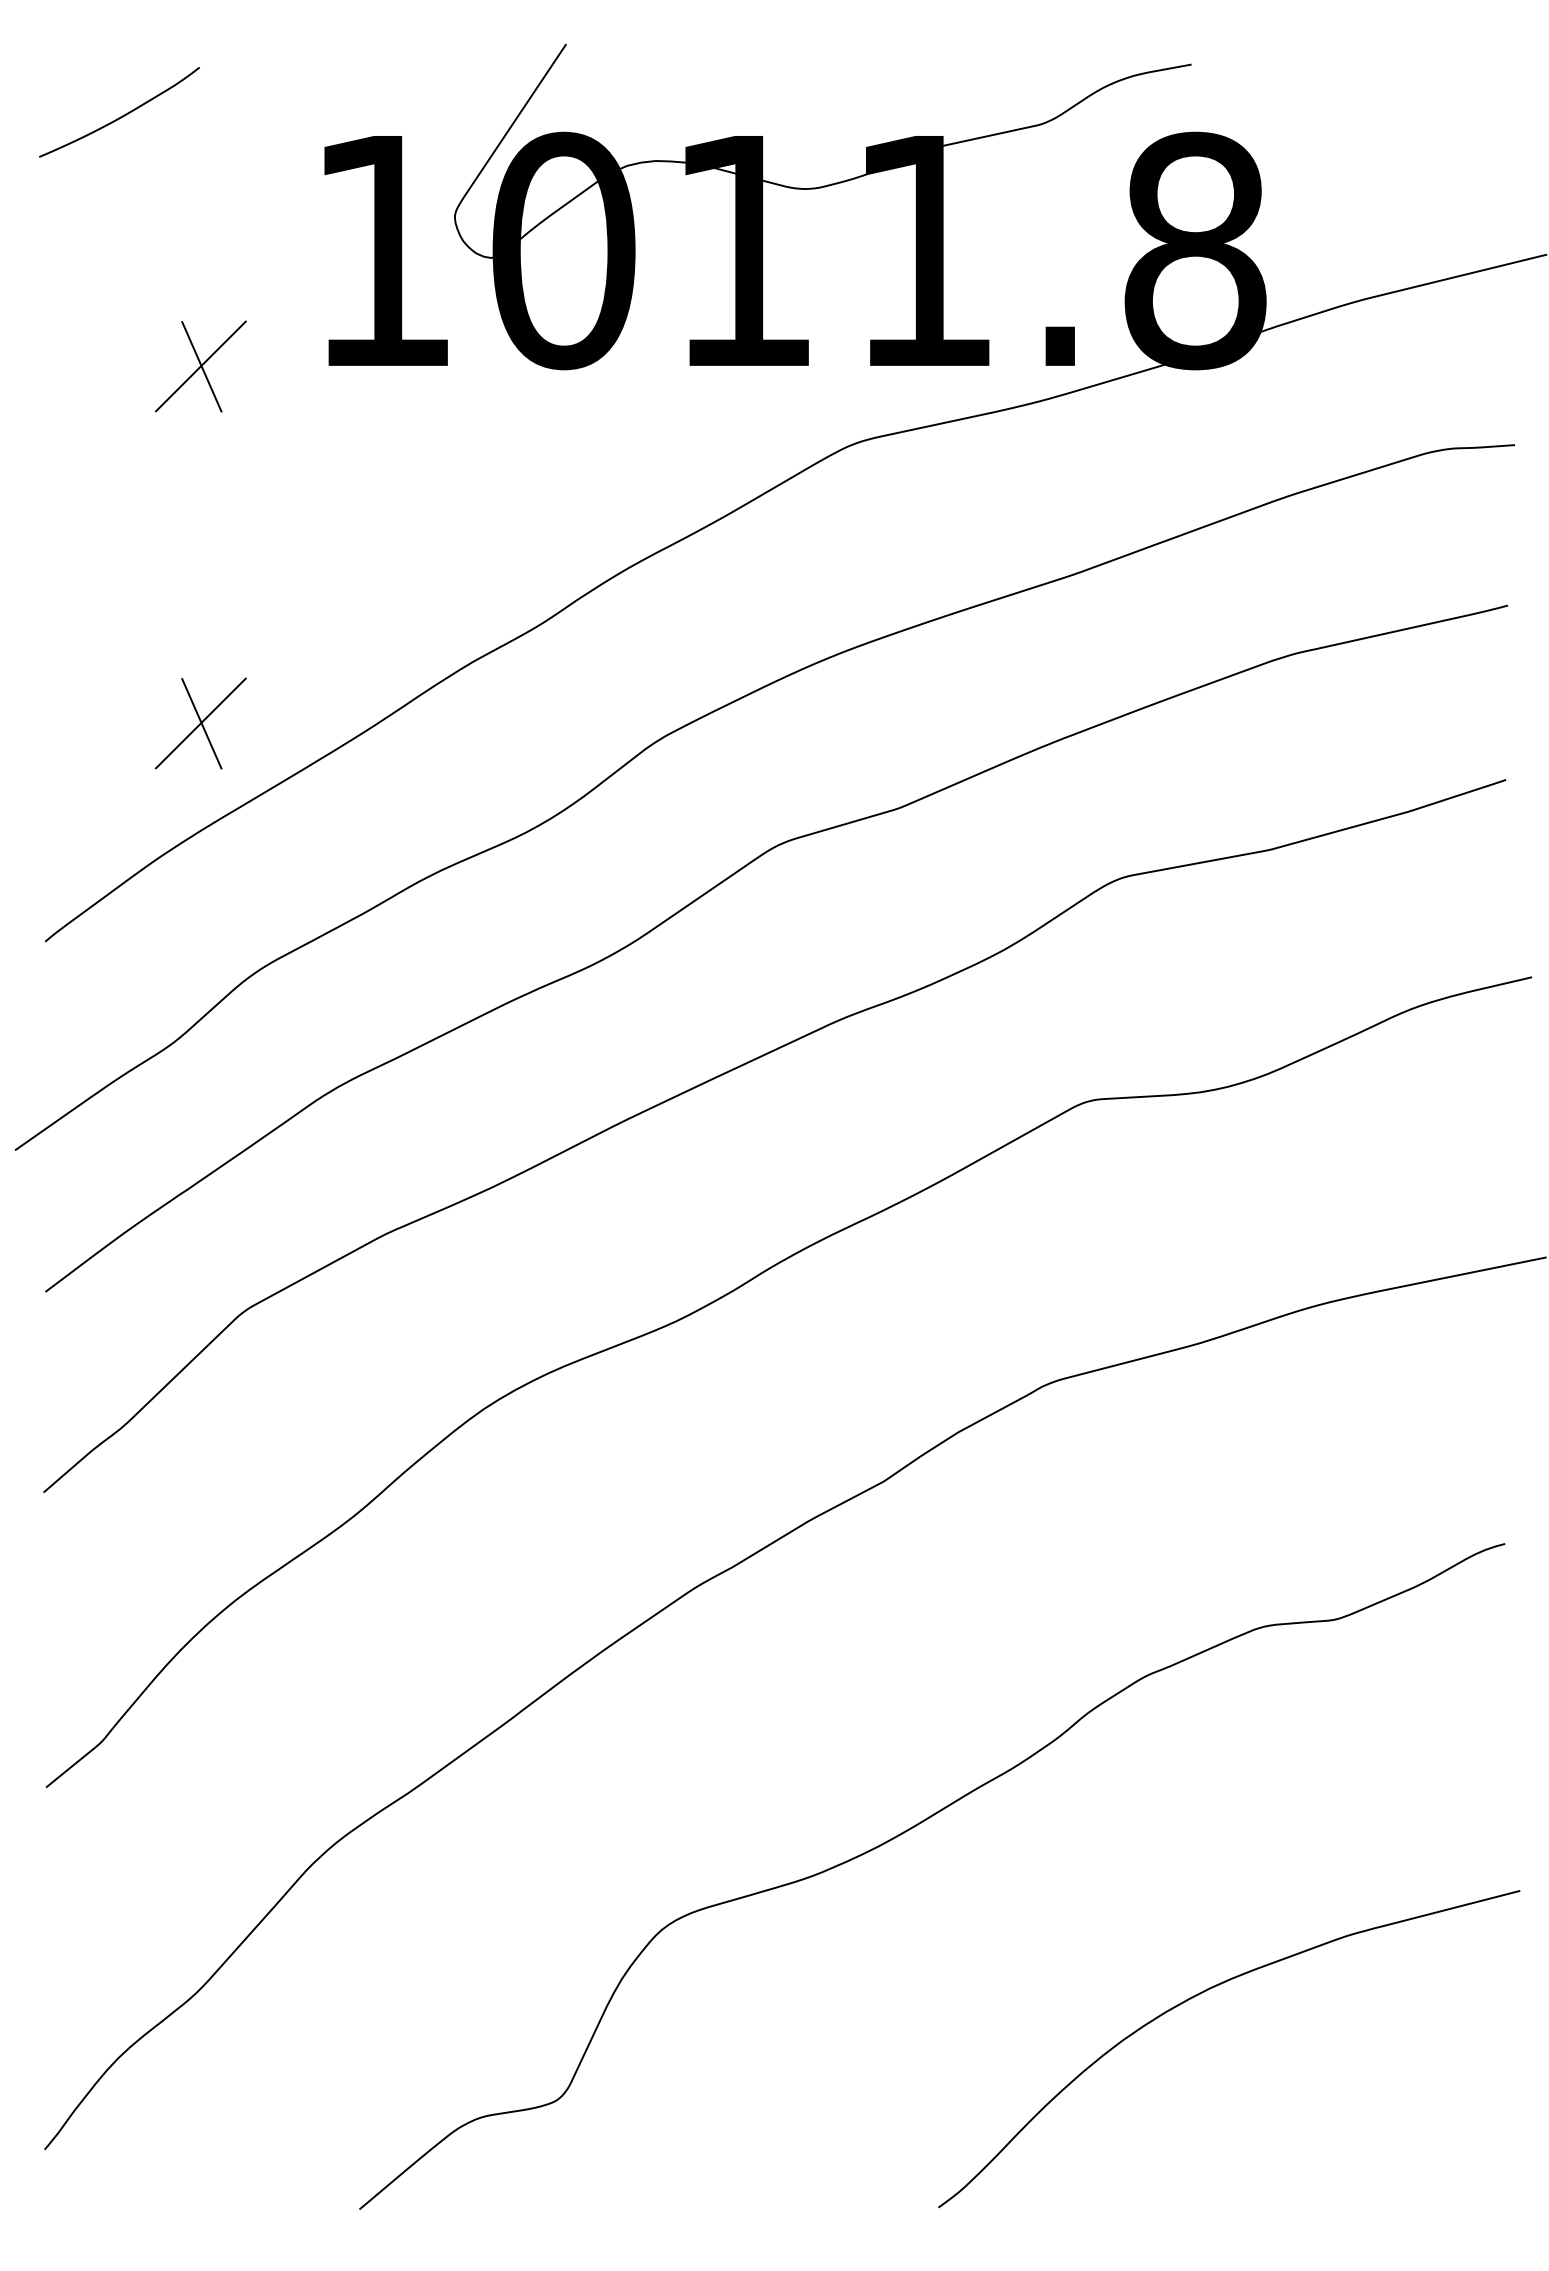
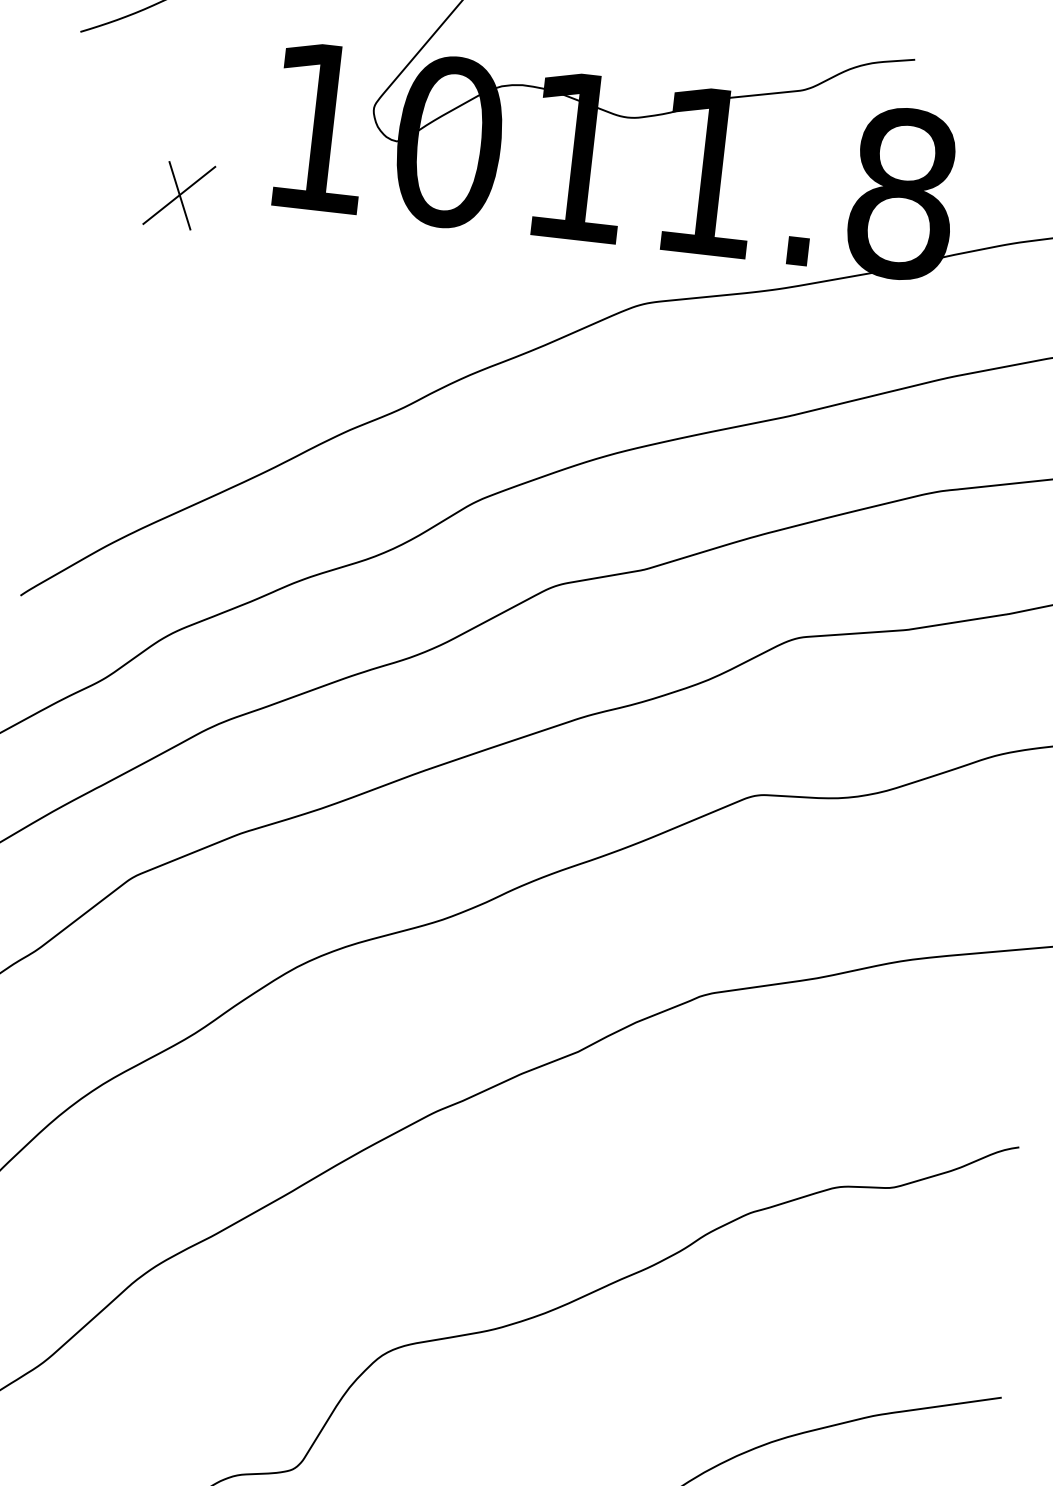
part: (200, 723) -> (149, 451), removed

